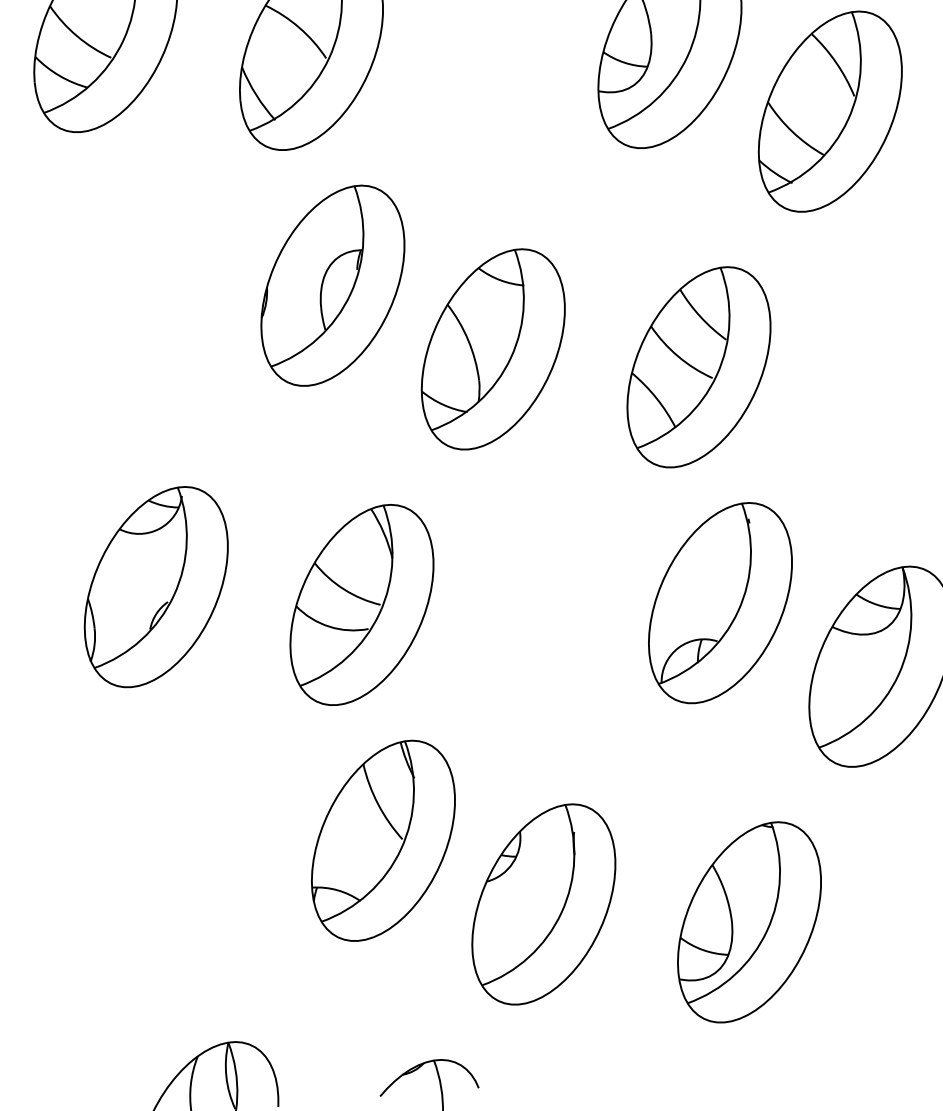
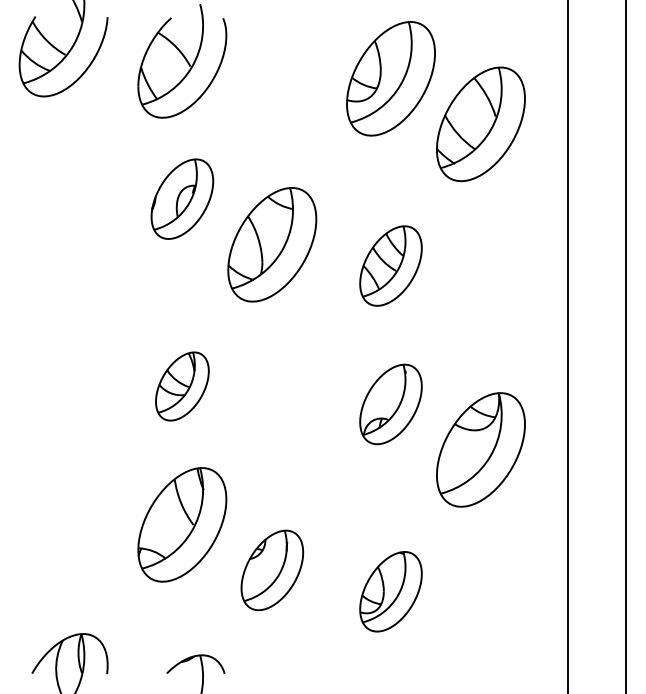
part: (333, 284) -> (182, 198), size x0.7
part: (698, 366) -> (390, 265), size x0.7
part: (155, 585) -> (63, 364), removed
part: (719, 603) -> (390, 404), size x0.7
part: (362, 604) -> (182, 386), size x0.6
part: (544, 904) -> (272, 570), size x0.7
part: (748, 922) -> (390, 591), size x0.7

